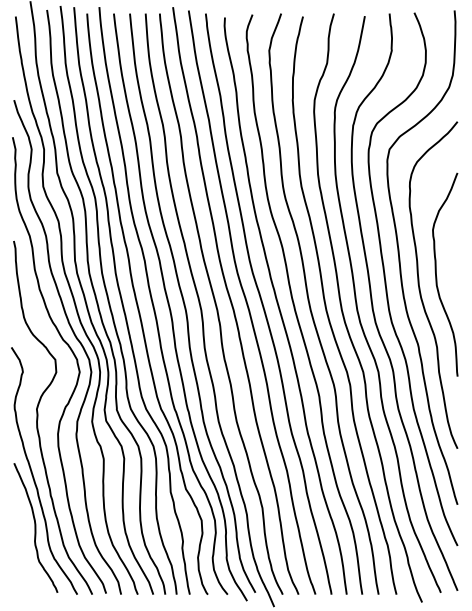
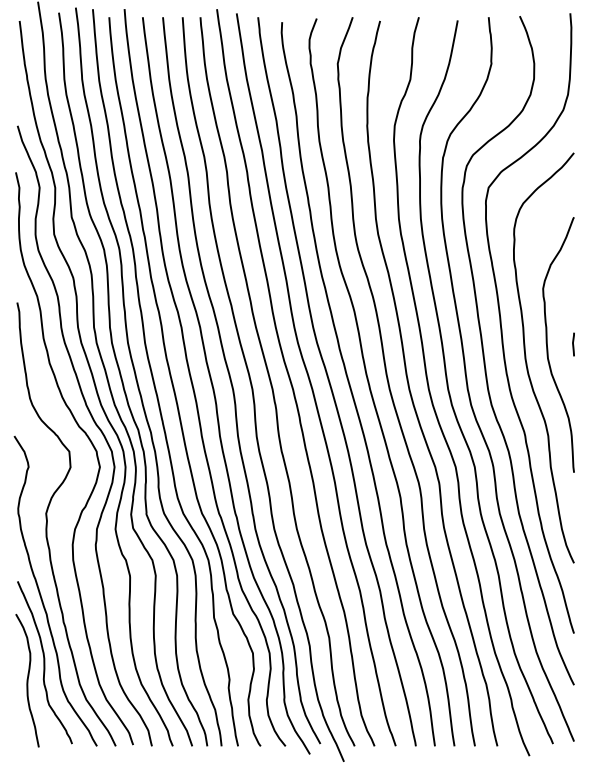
line: (457, 274) -> (573, 344), added
curve: (22, 542) -> (27, 680), added

